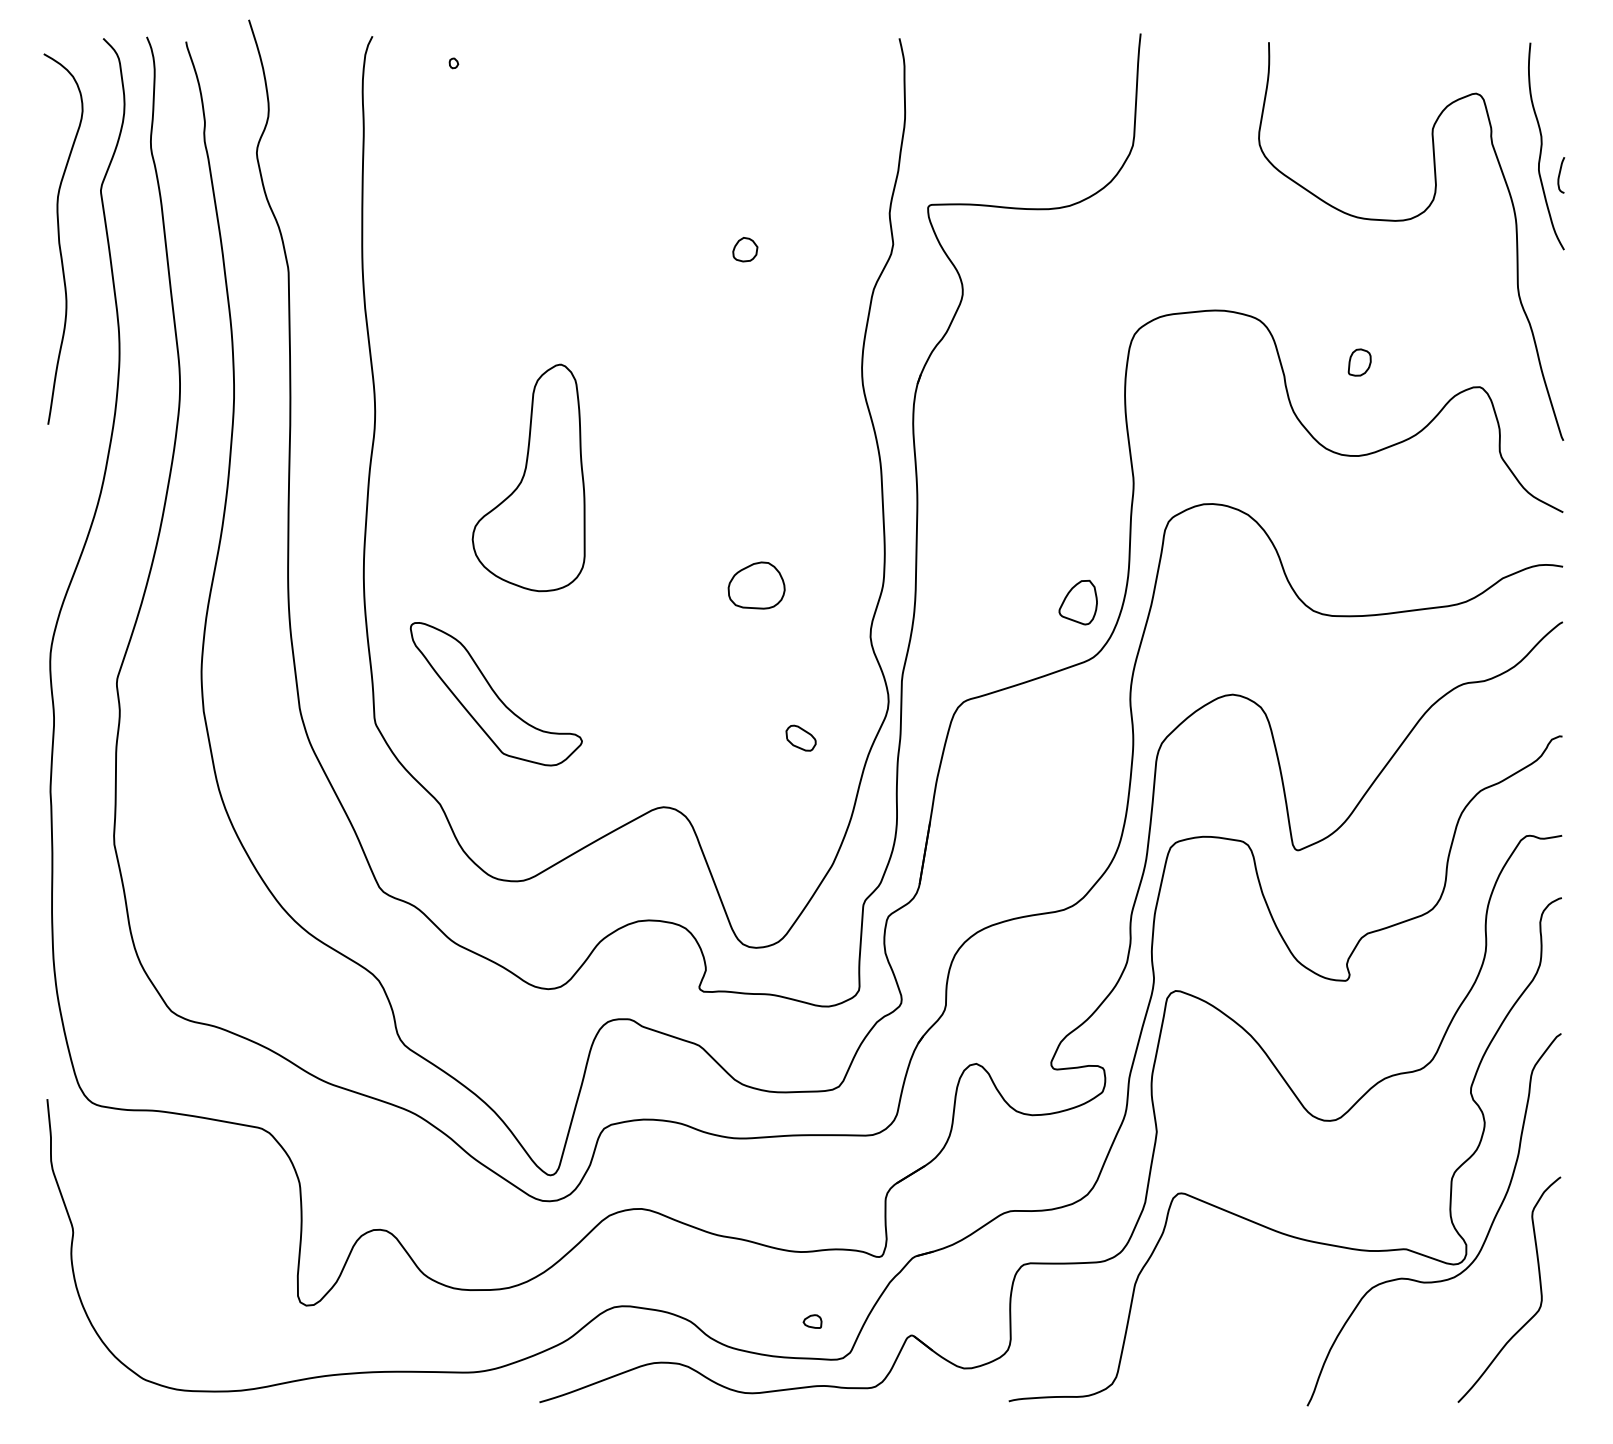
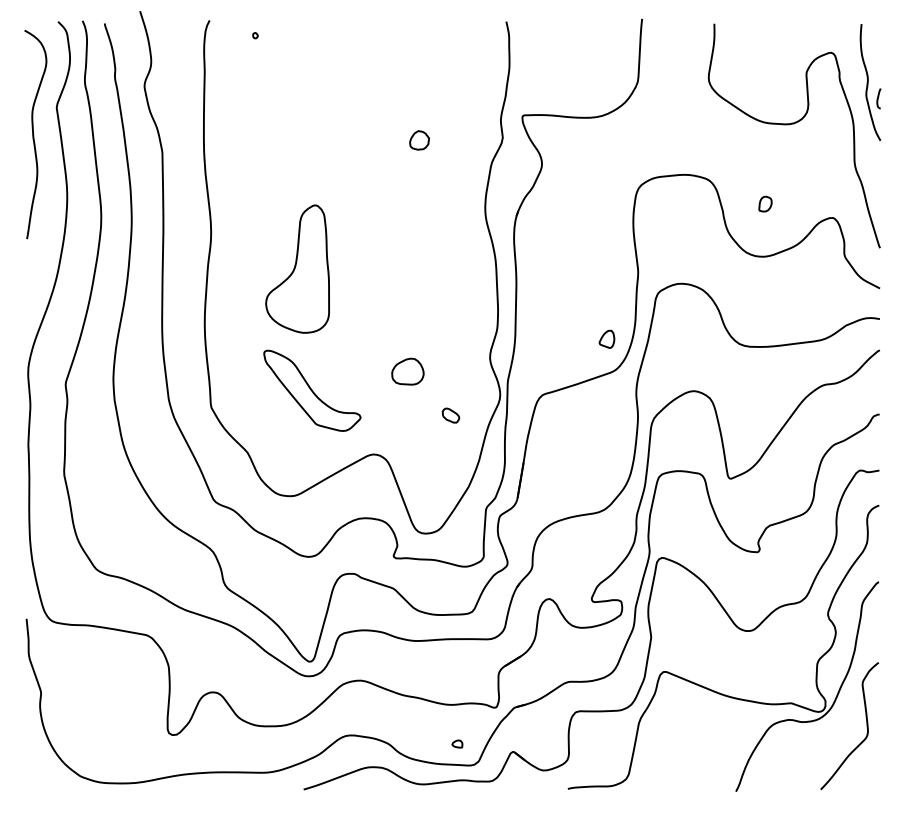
part: (745, 249) -> (419, 140), size x1.4
part: (755, 585) -> (407, 371), moved
part: (1077, 602) -> (606, 339), size x0.7
part: (496, 693) -> (312, 390), moved

